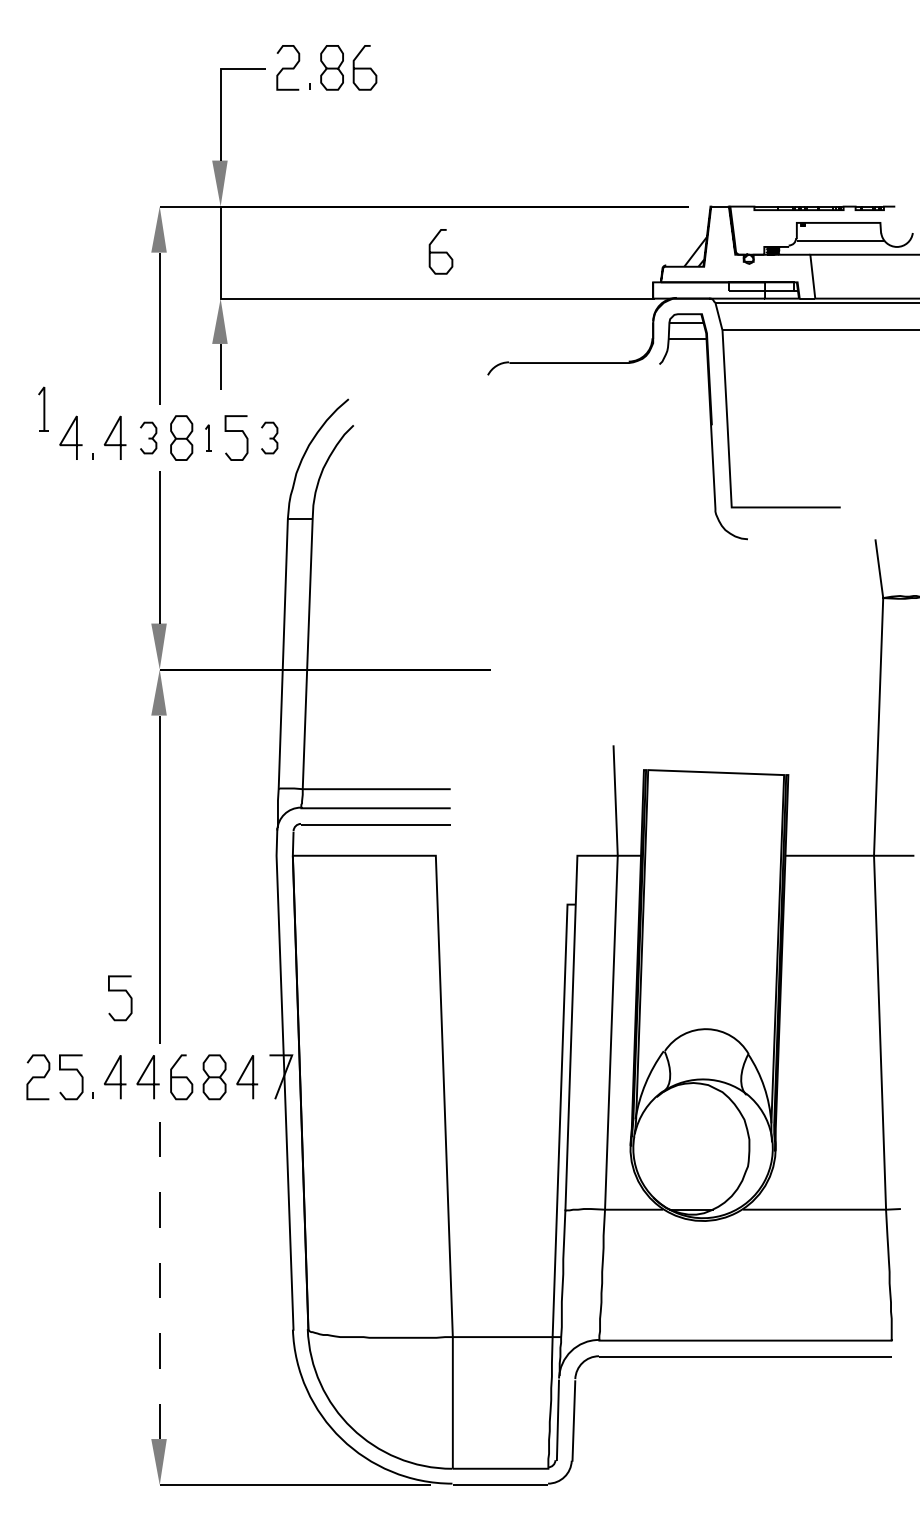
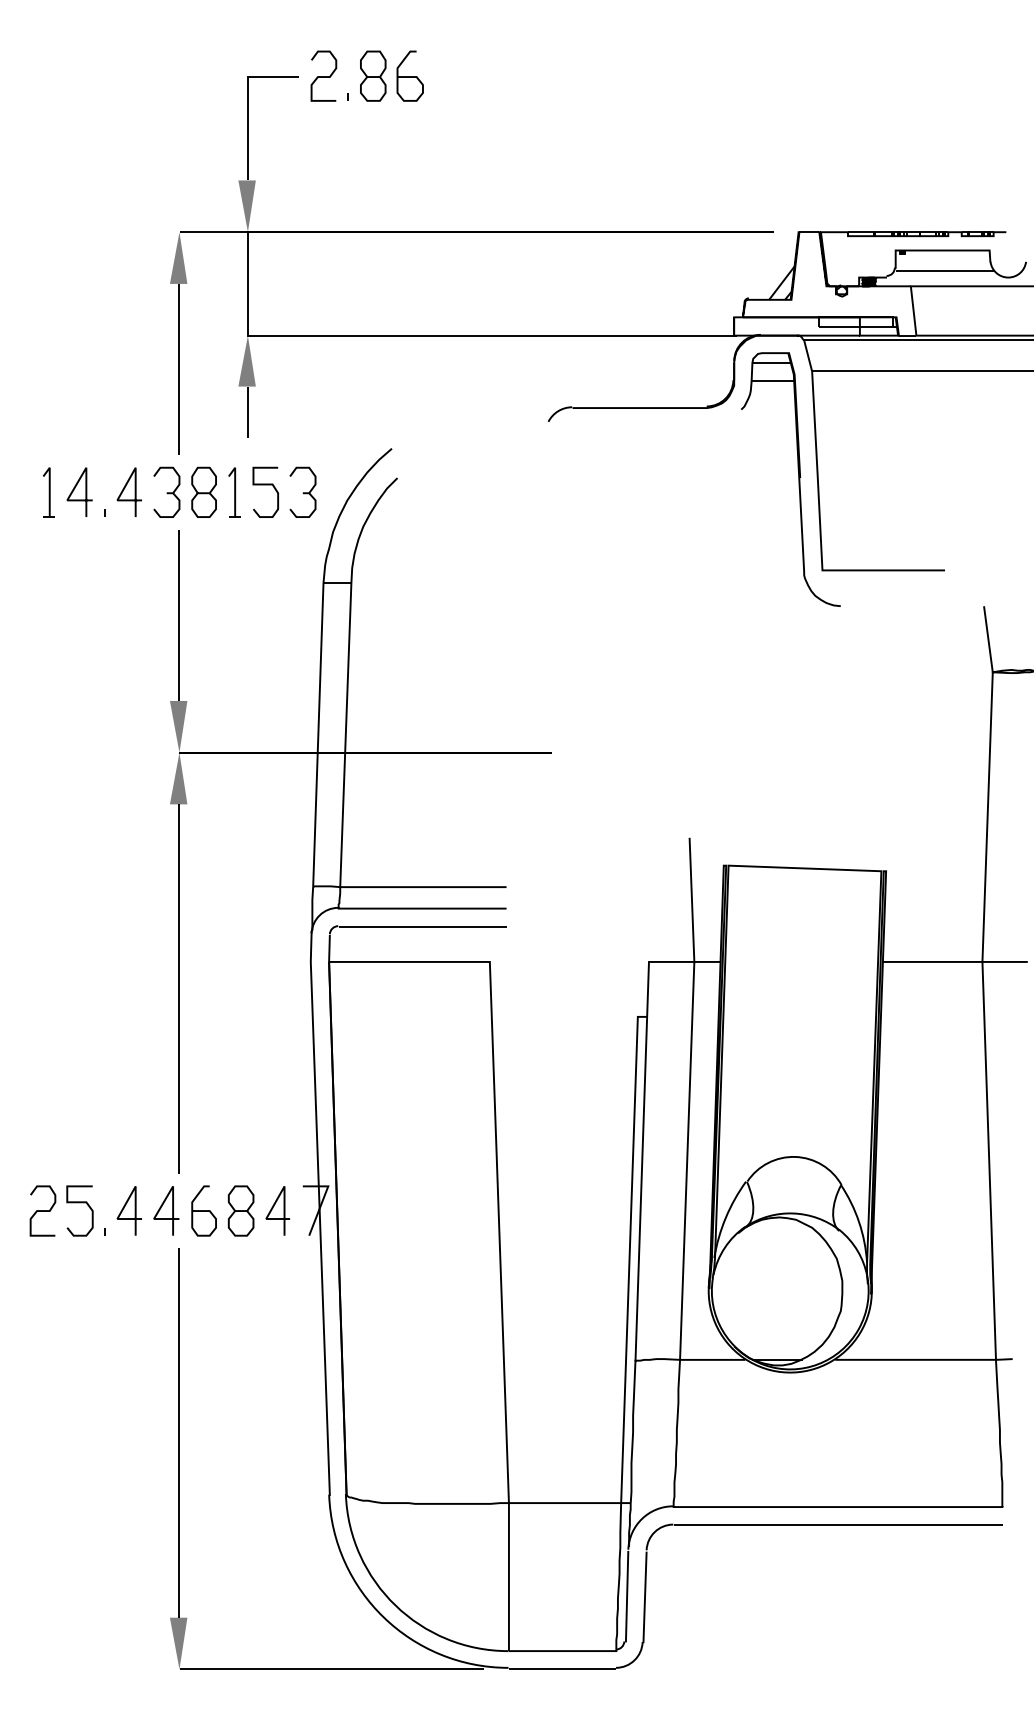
curve: (440, 251) -> (495, 282), removed
part: (43, 408) -> (48, 491), moved
part: (148, 437) -> (166, 491), size x1.43
part: (208, 437) -> (234, 491), size x1.67
part: (269, 437) -> (302, 491), size x1.43
curve: (120, 991) -> (135, 1114), removed
line: (159, 1274) -> (179, 1432), dashed -> solid

